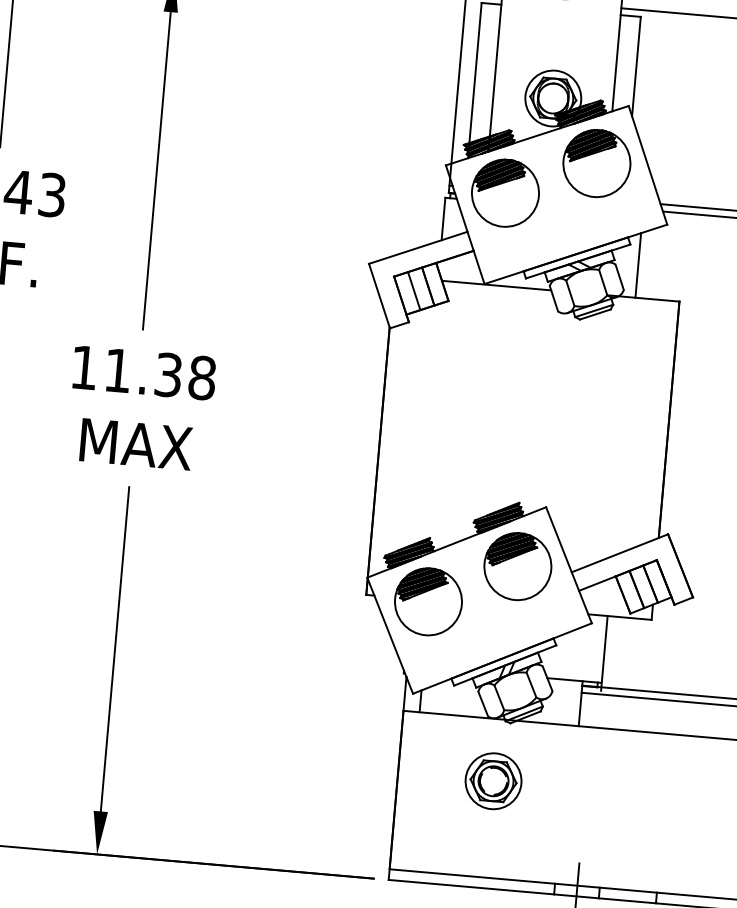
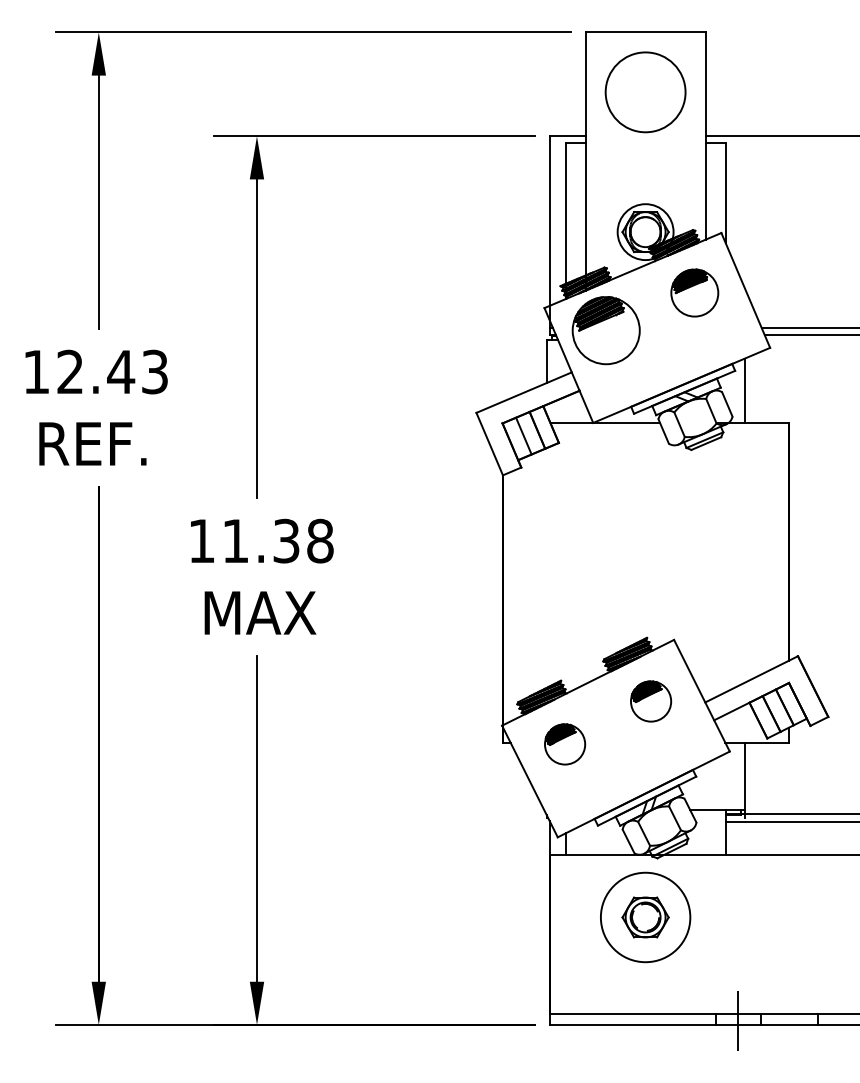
part: (596, 162) -> (694, 292), size x0.7
part: (517, 566) -> (650, 701), size x0.6
part: (427, 601) -> (564, 744), size x0.6
circle: (493, 781) -> (645, 917), size x1.6

